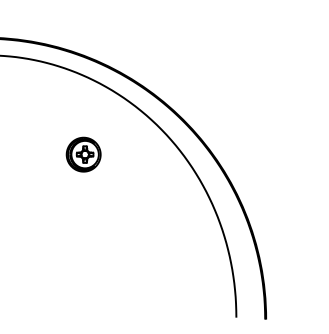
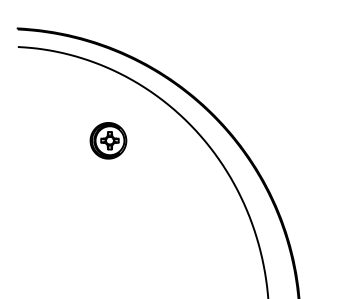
part: (83, 154) -> (108, 140), moved

